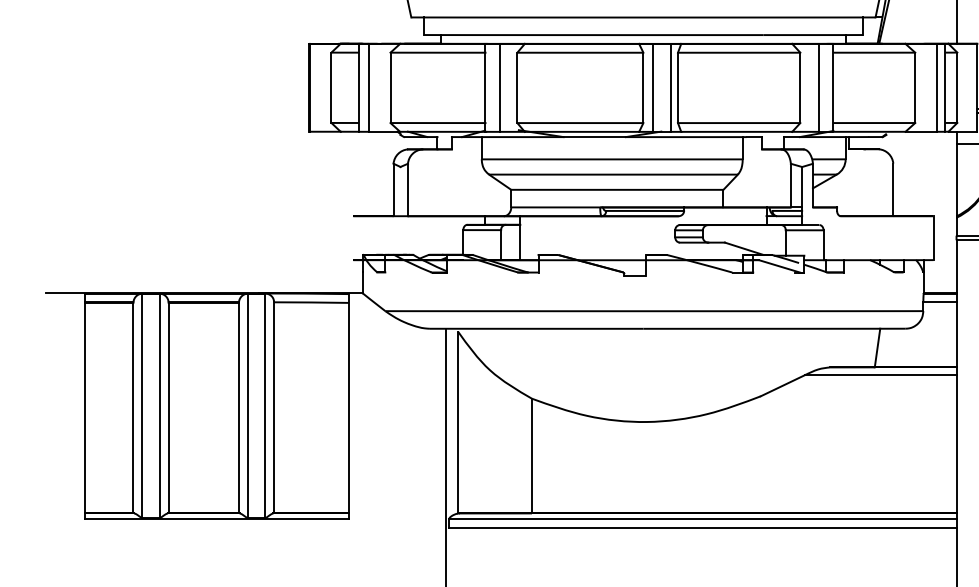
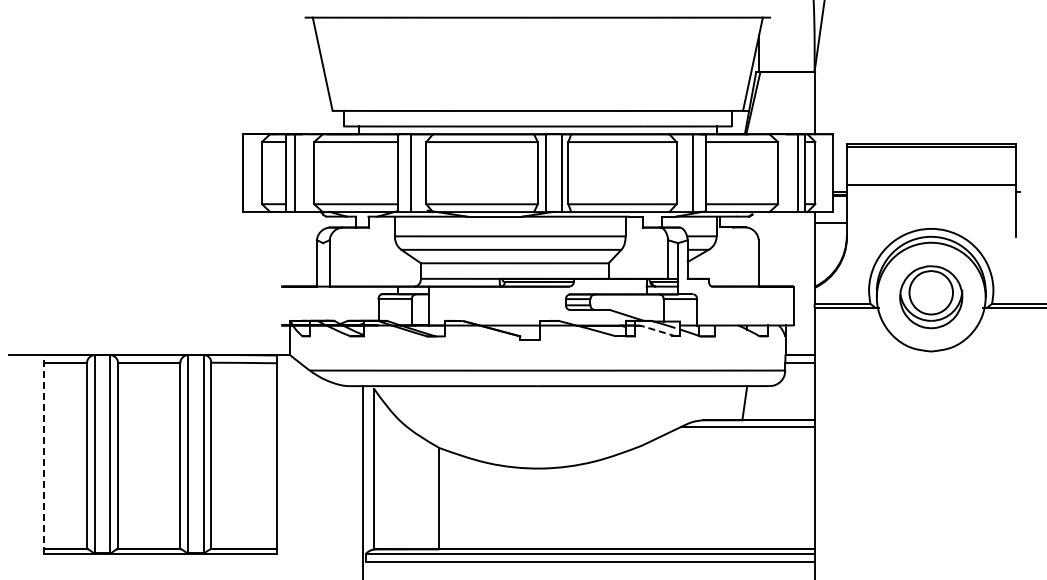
line: (779, 265) -> (658, 330), solid -> dashed
line: (85, 406) -> (44, 454), solid -> dashed

